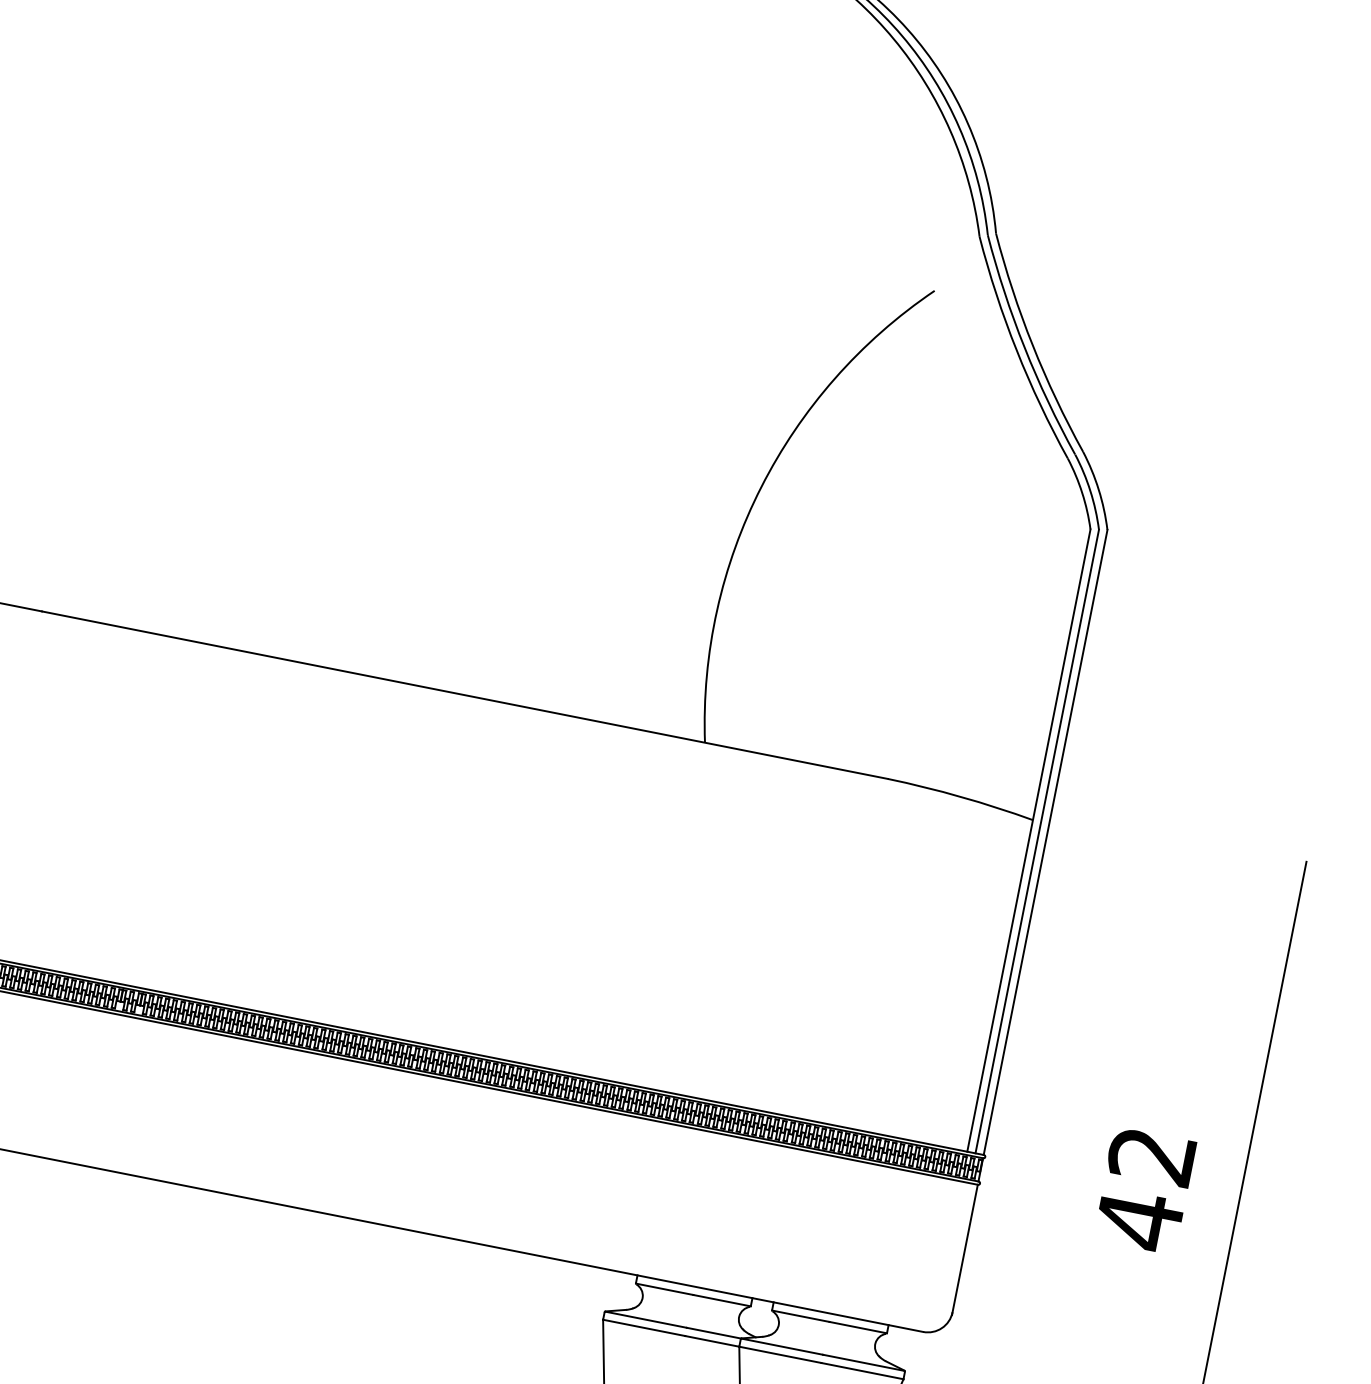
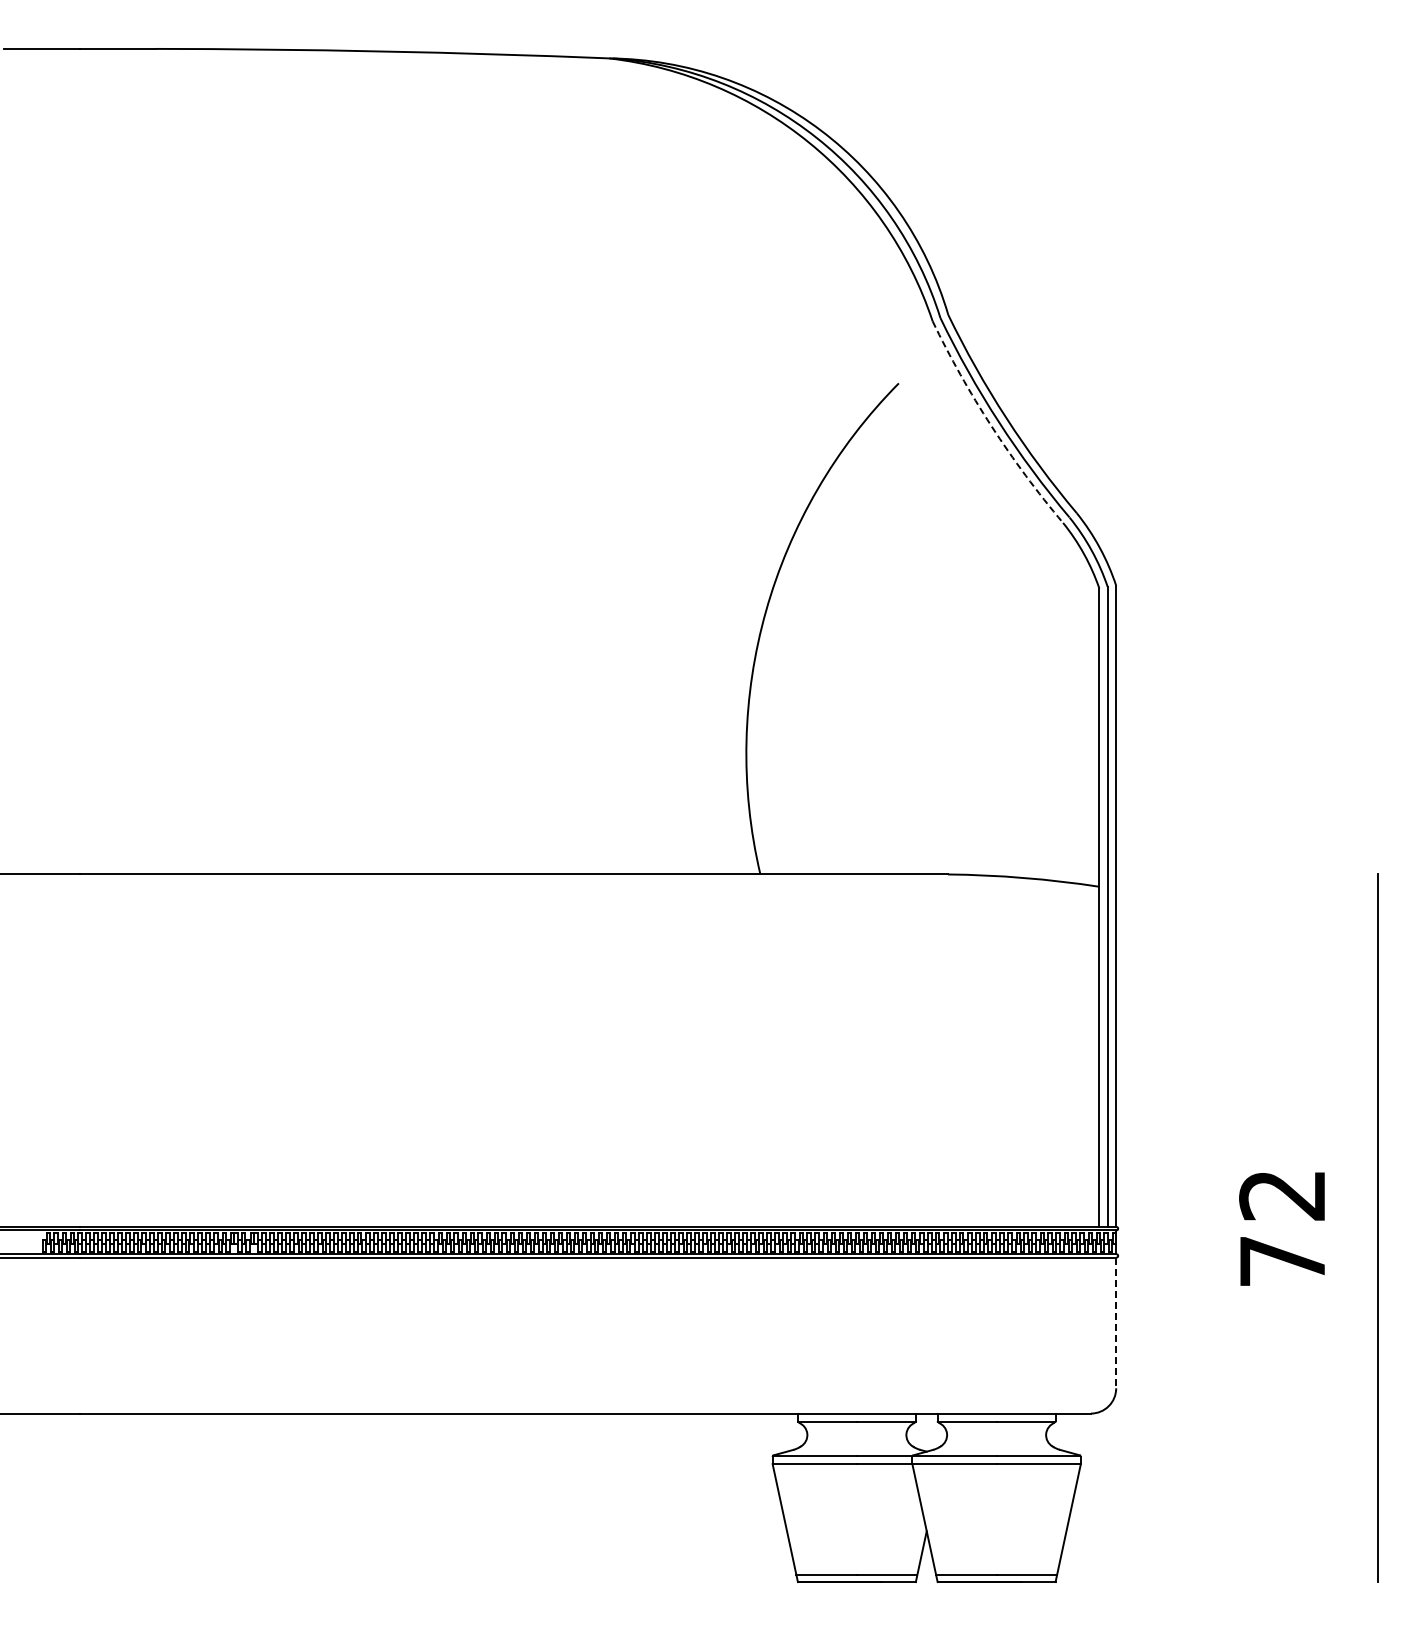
arc: (1016, 350) -> (991, 426), solid -> dashed
text: (1139, 1220) -> (1282, 1261), 42 -> 72
line: (965, 1250) -> (1116, 1324), solid -> dashed

